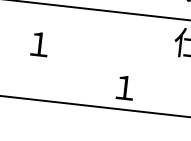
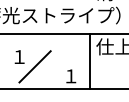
line: (63, 63) -> (34, 66), added
line: (161, 64) -> (90, 60), added

